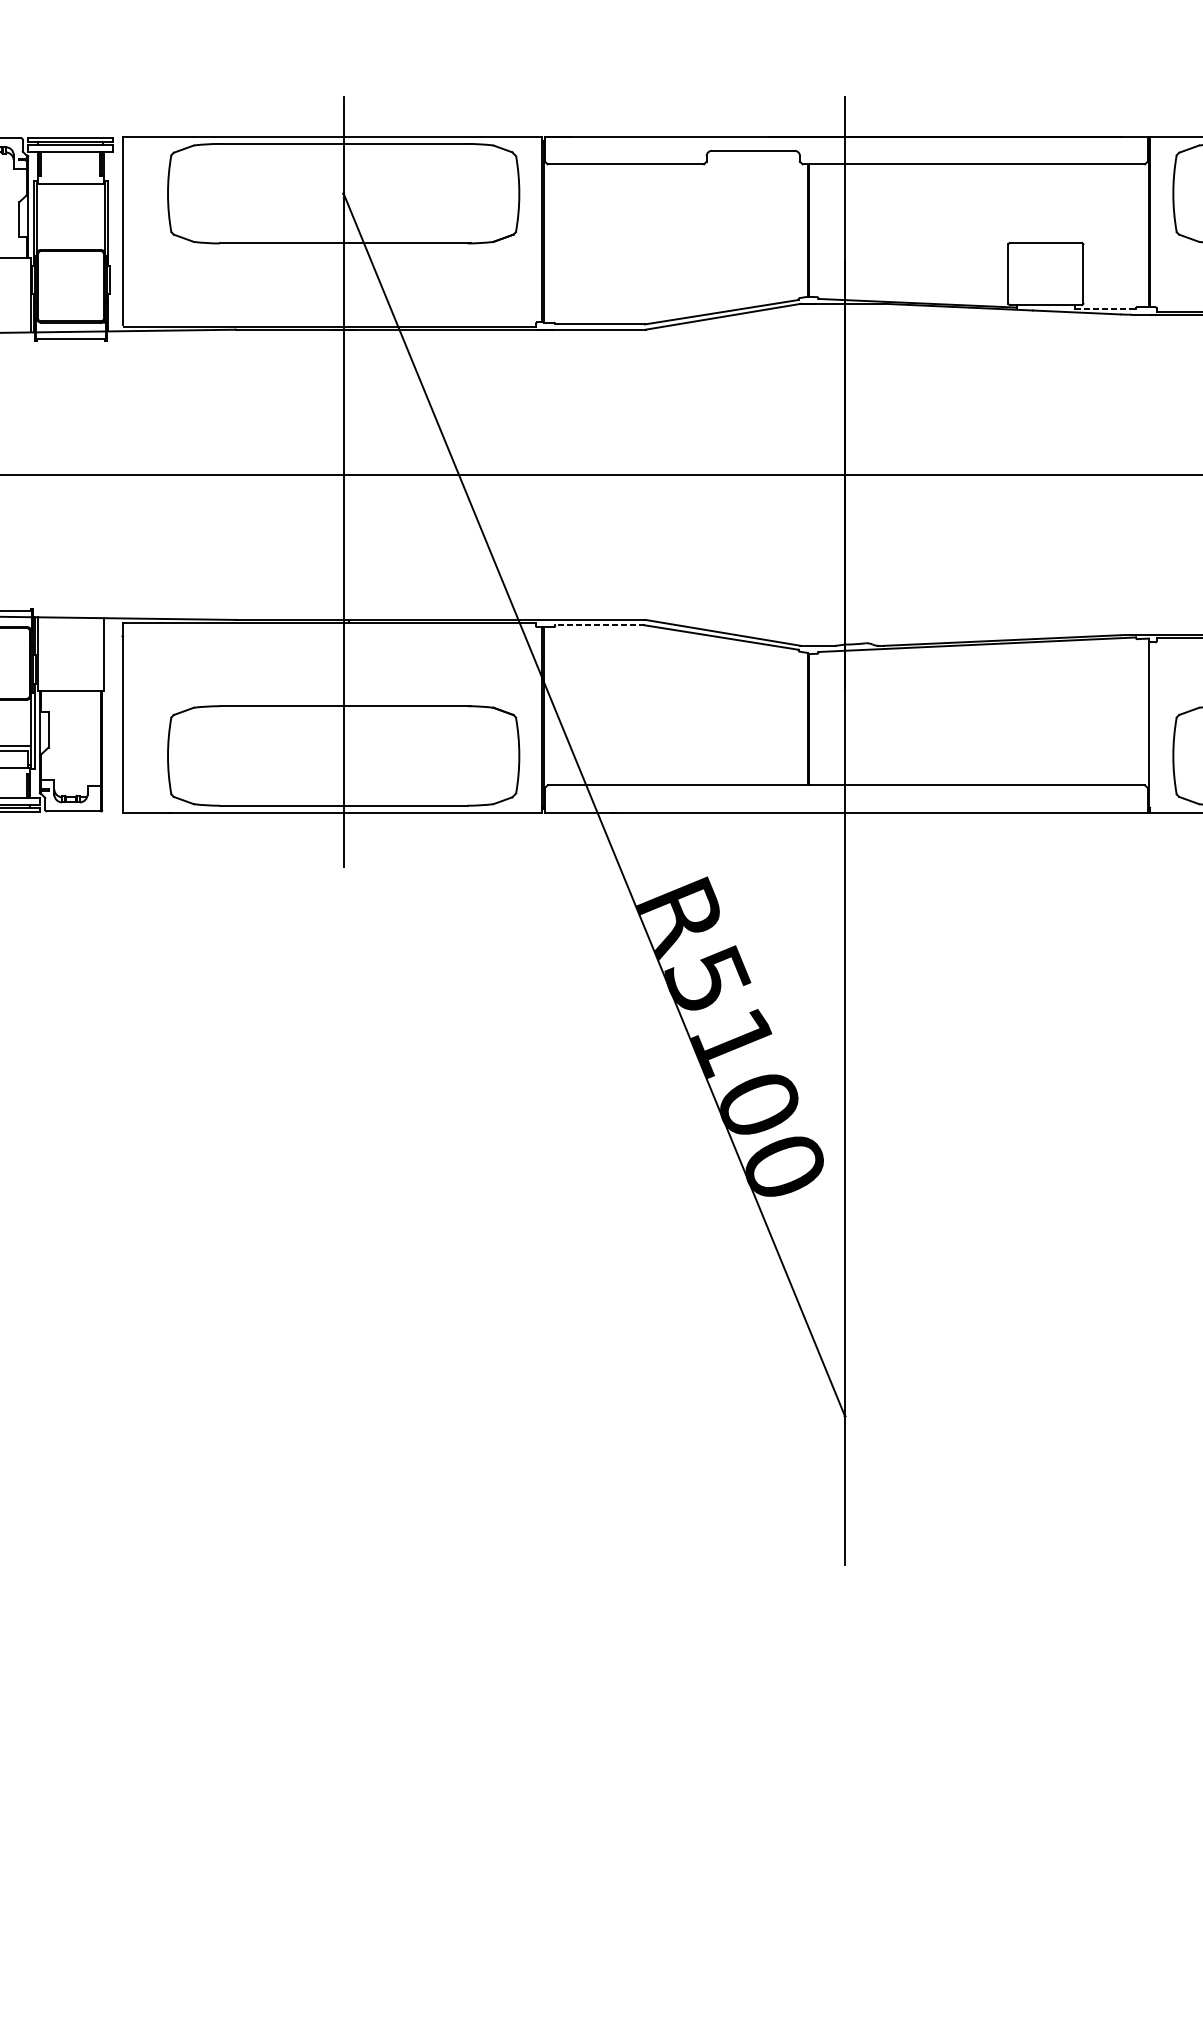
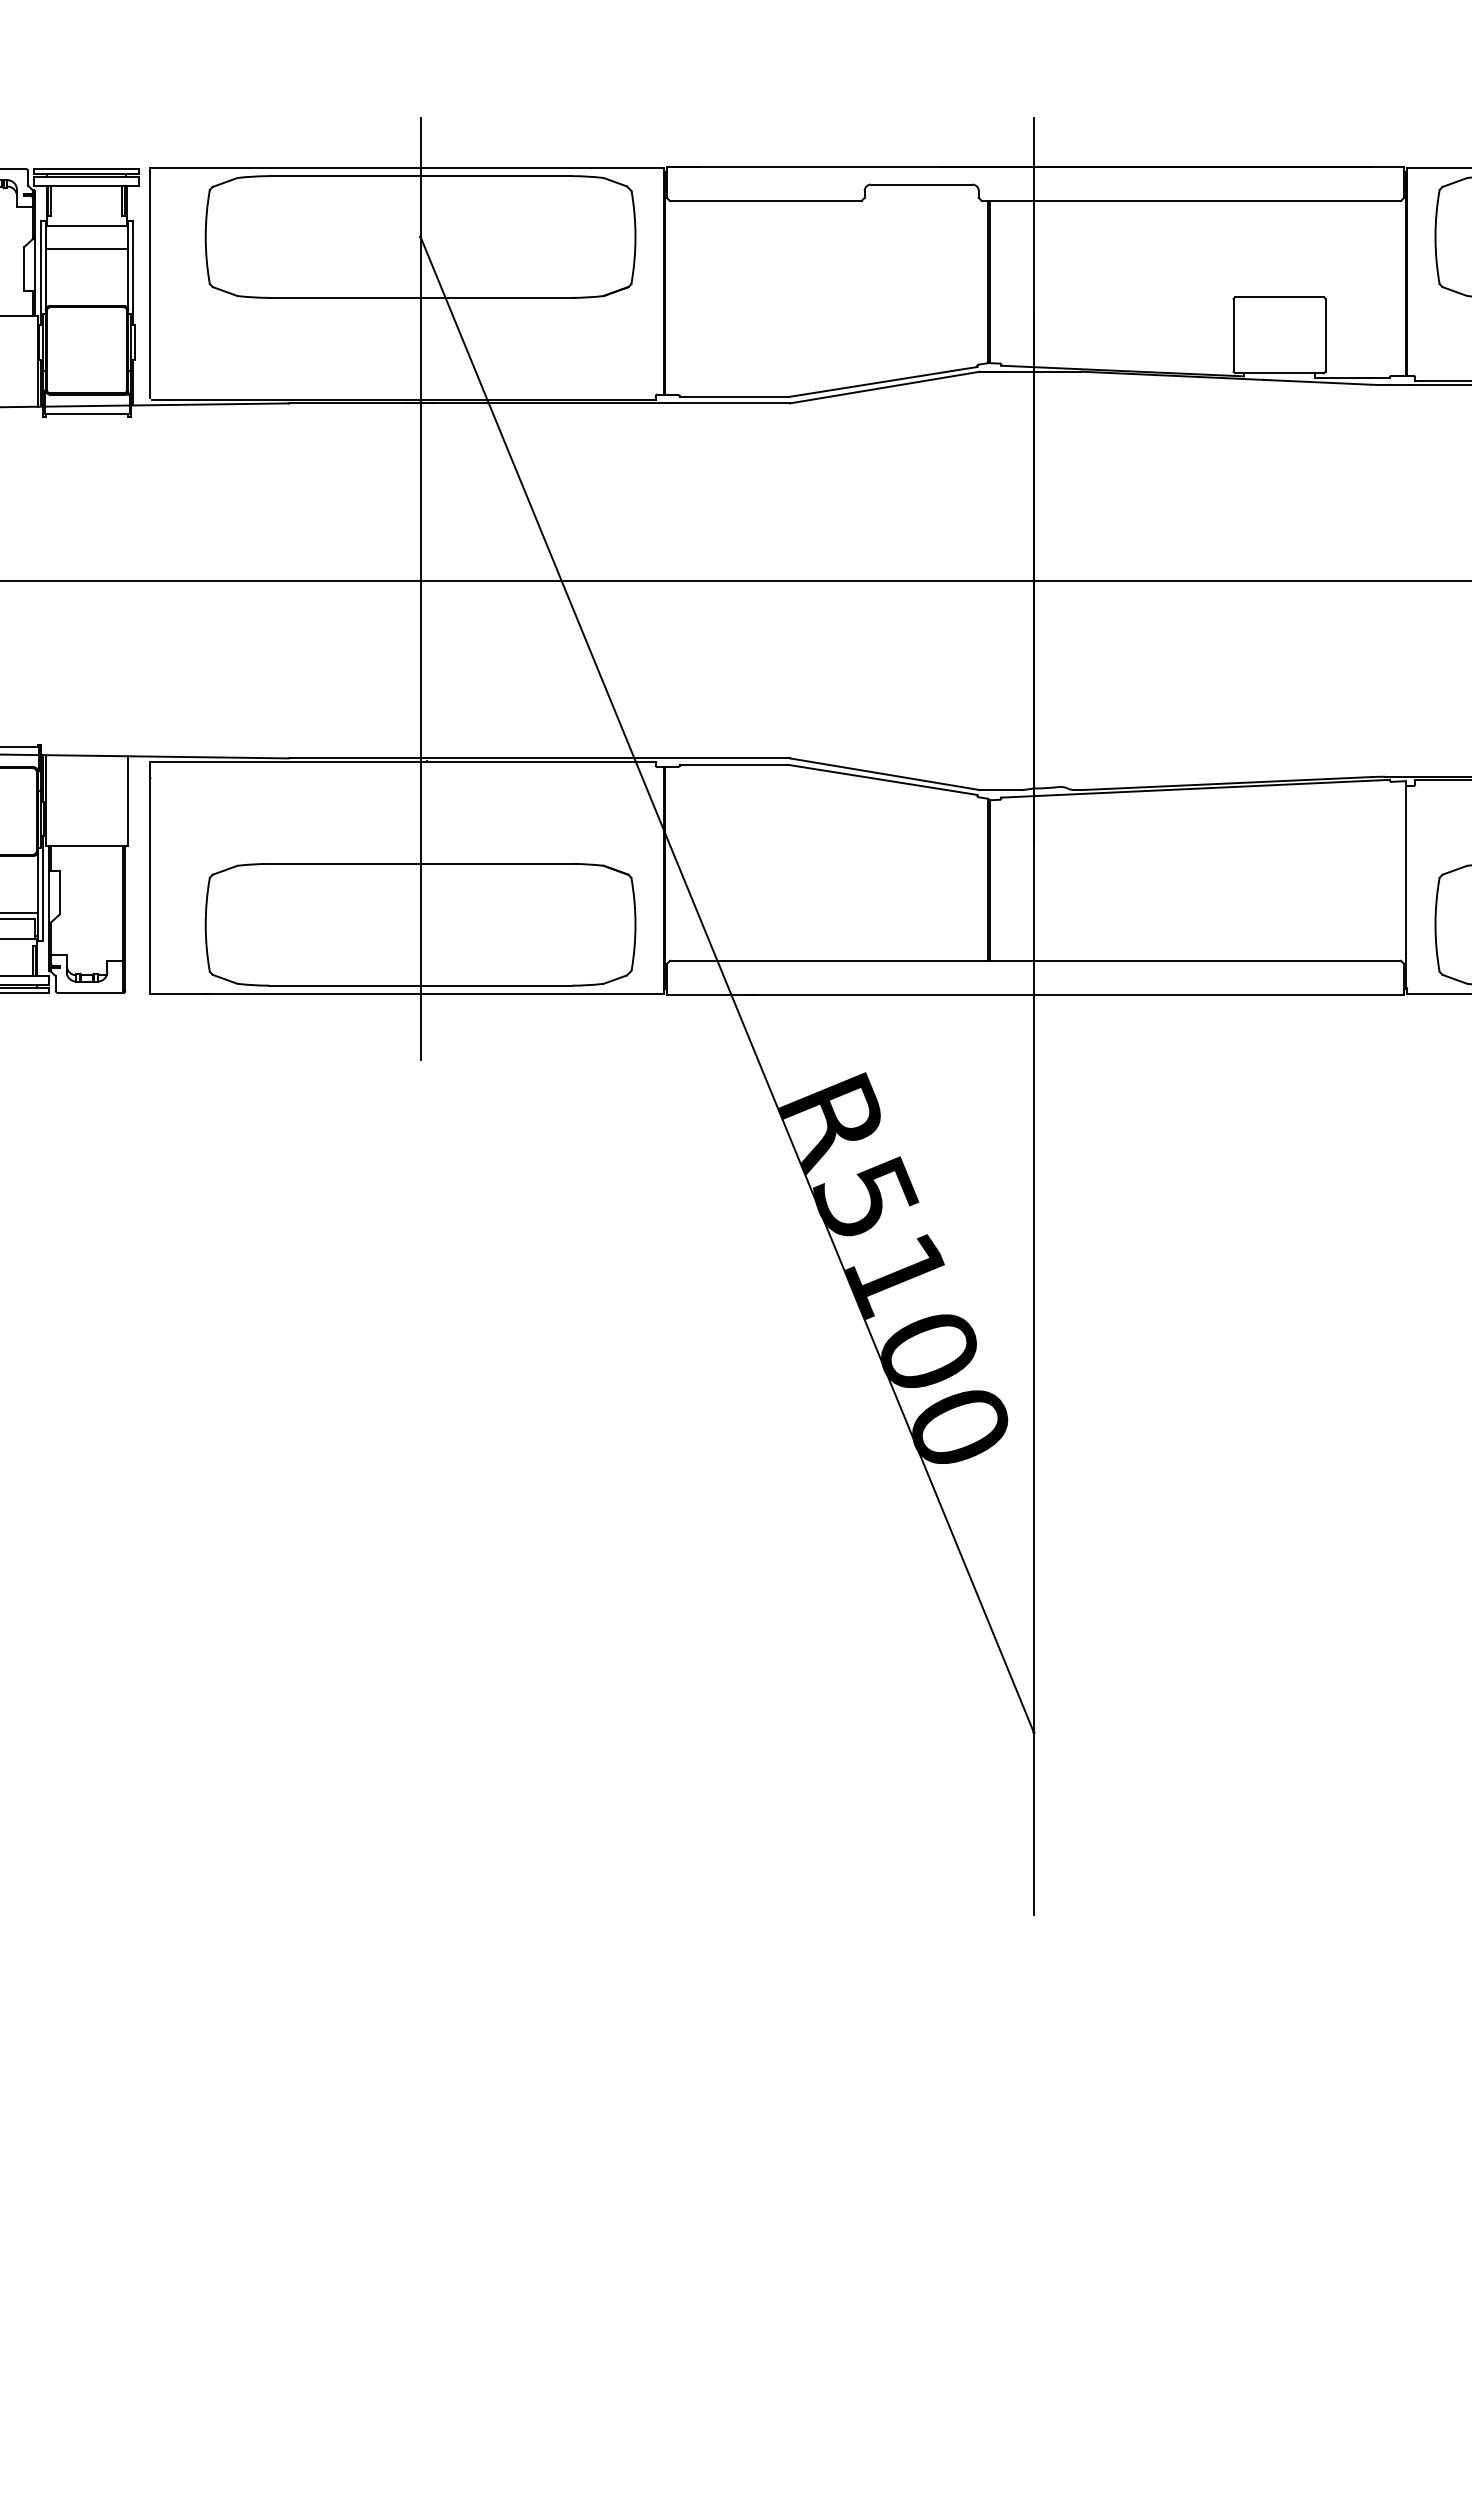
line: (70, 203) -> (86, 248), added
line: (1105, 308) -> (1352, 377), dashed -> solid
line: (600, 625) -> (734, 765), dashed -> solid

